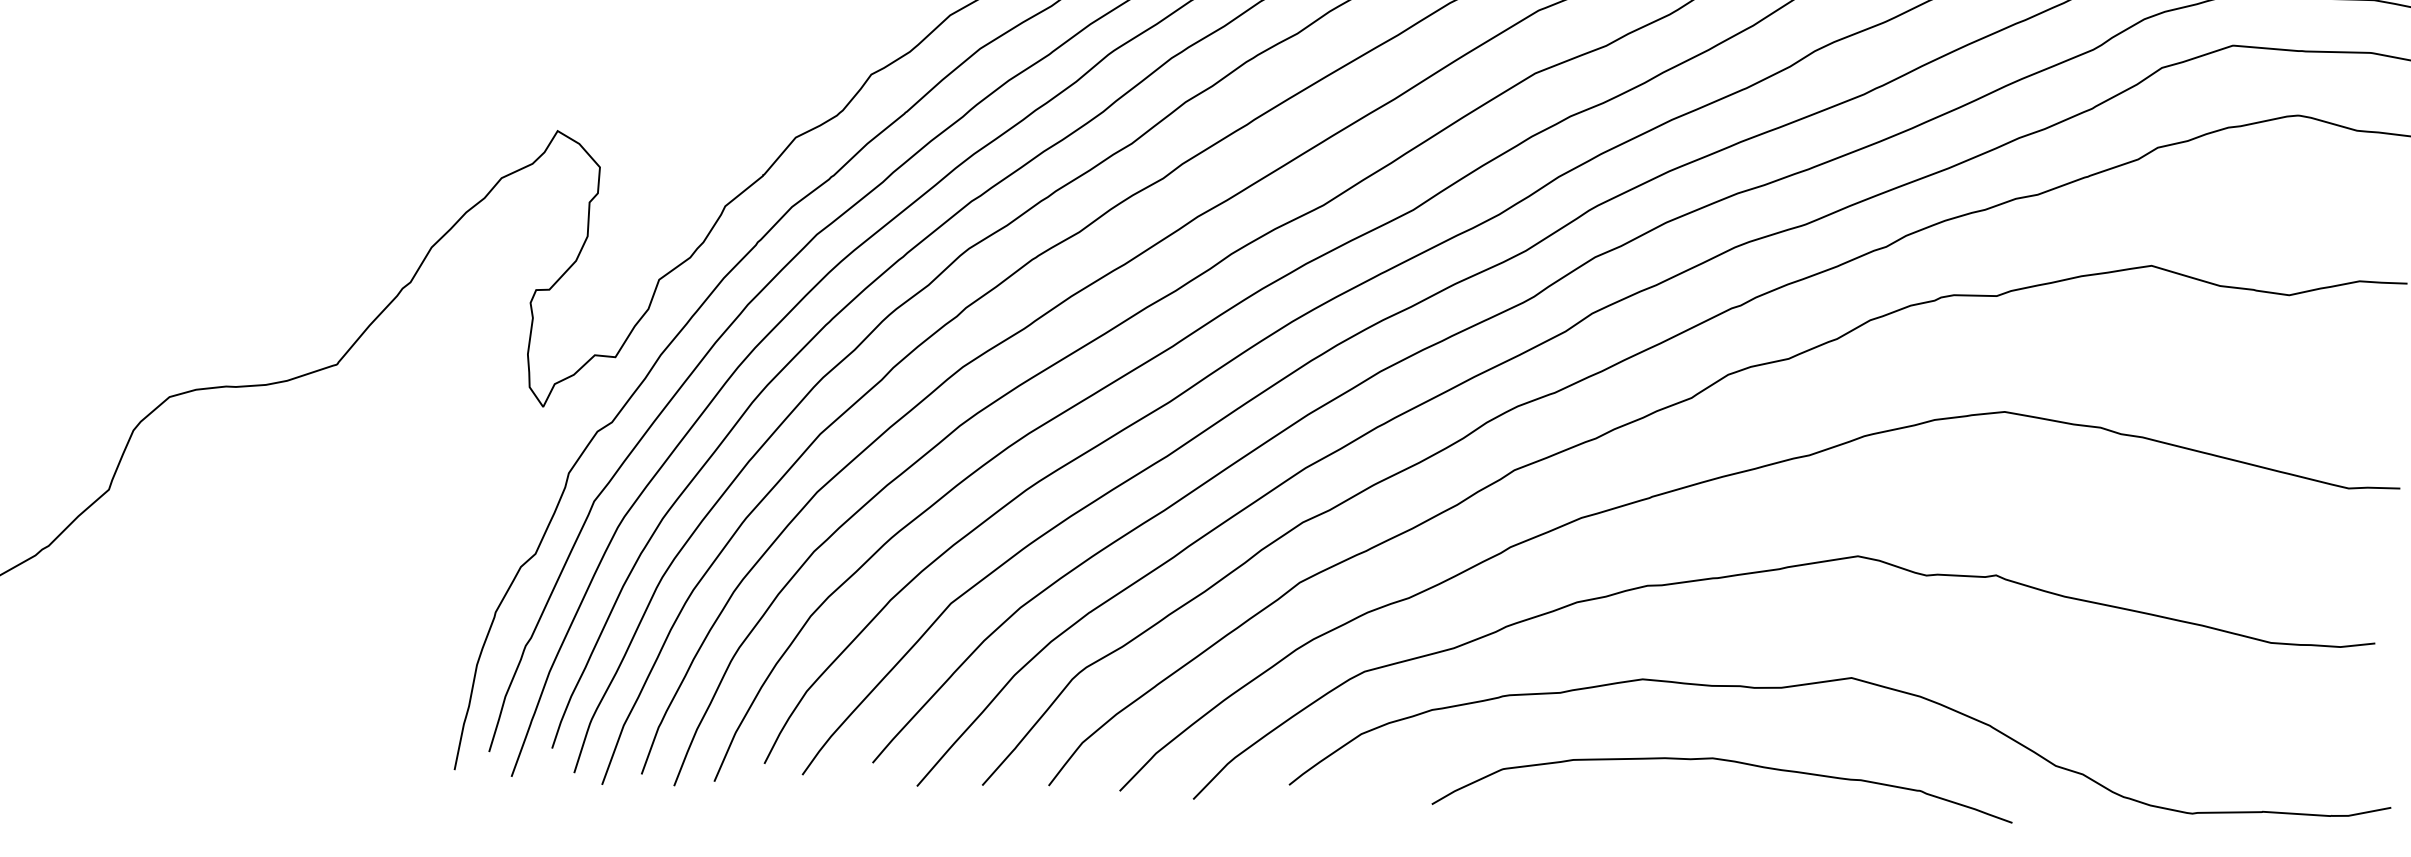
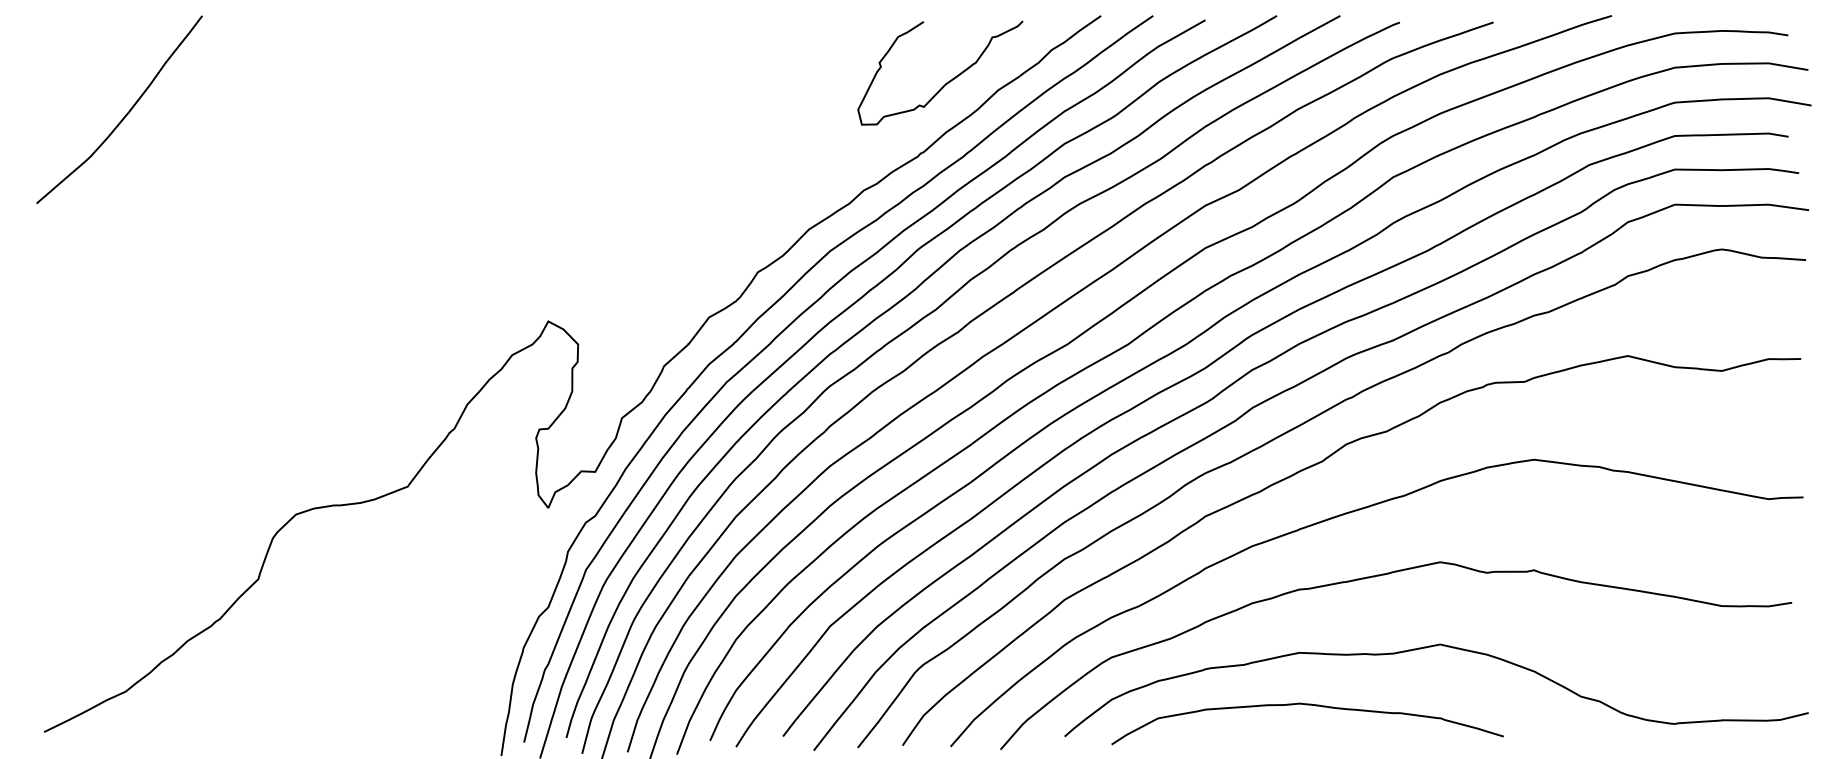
curve: (1724, 761) -> (1307, 705), moved

